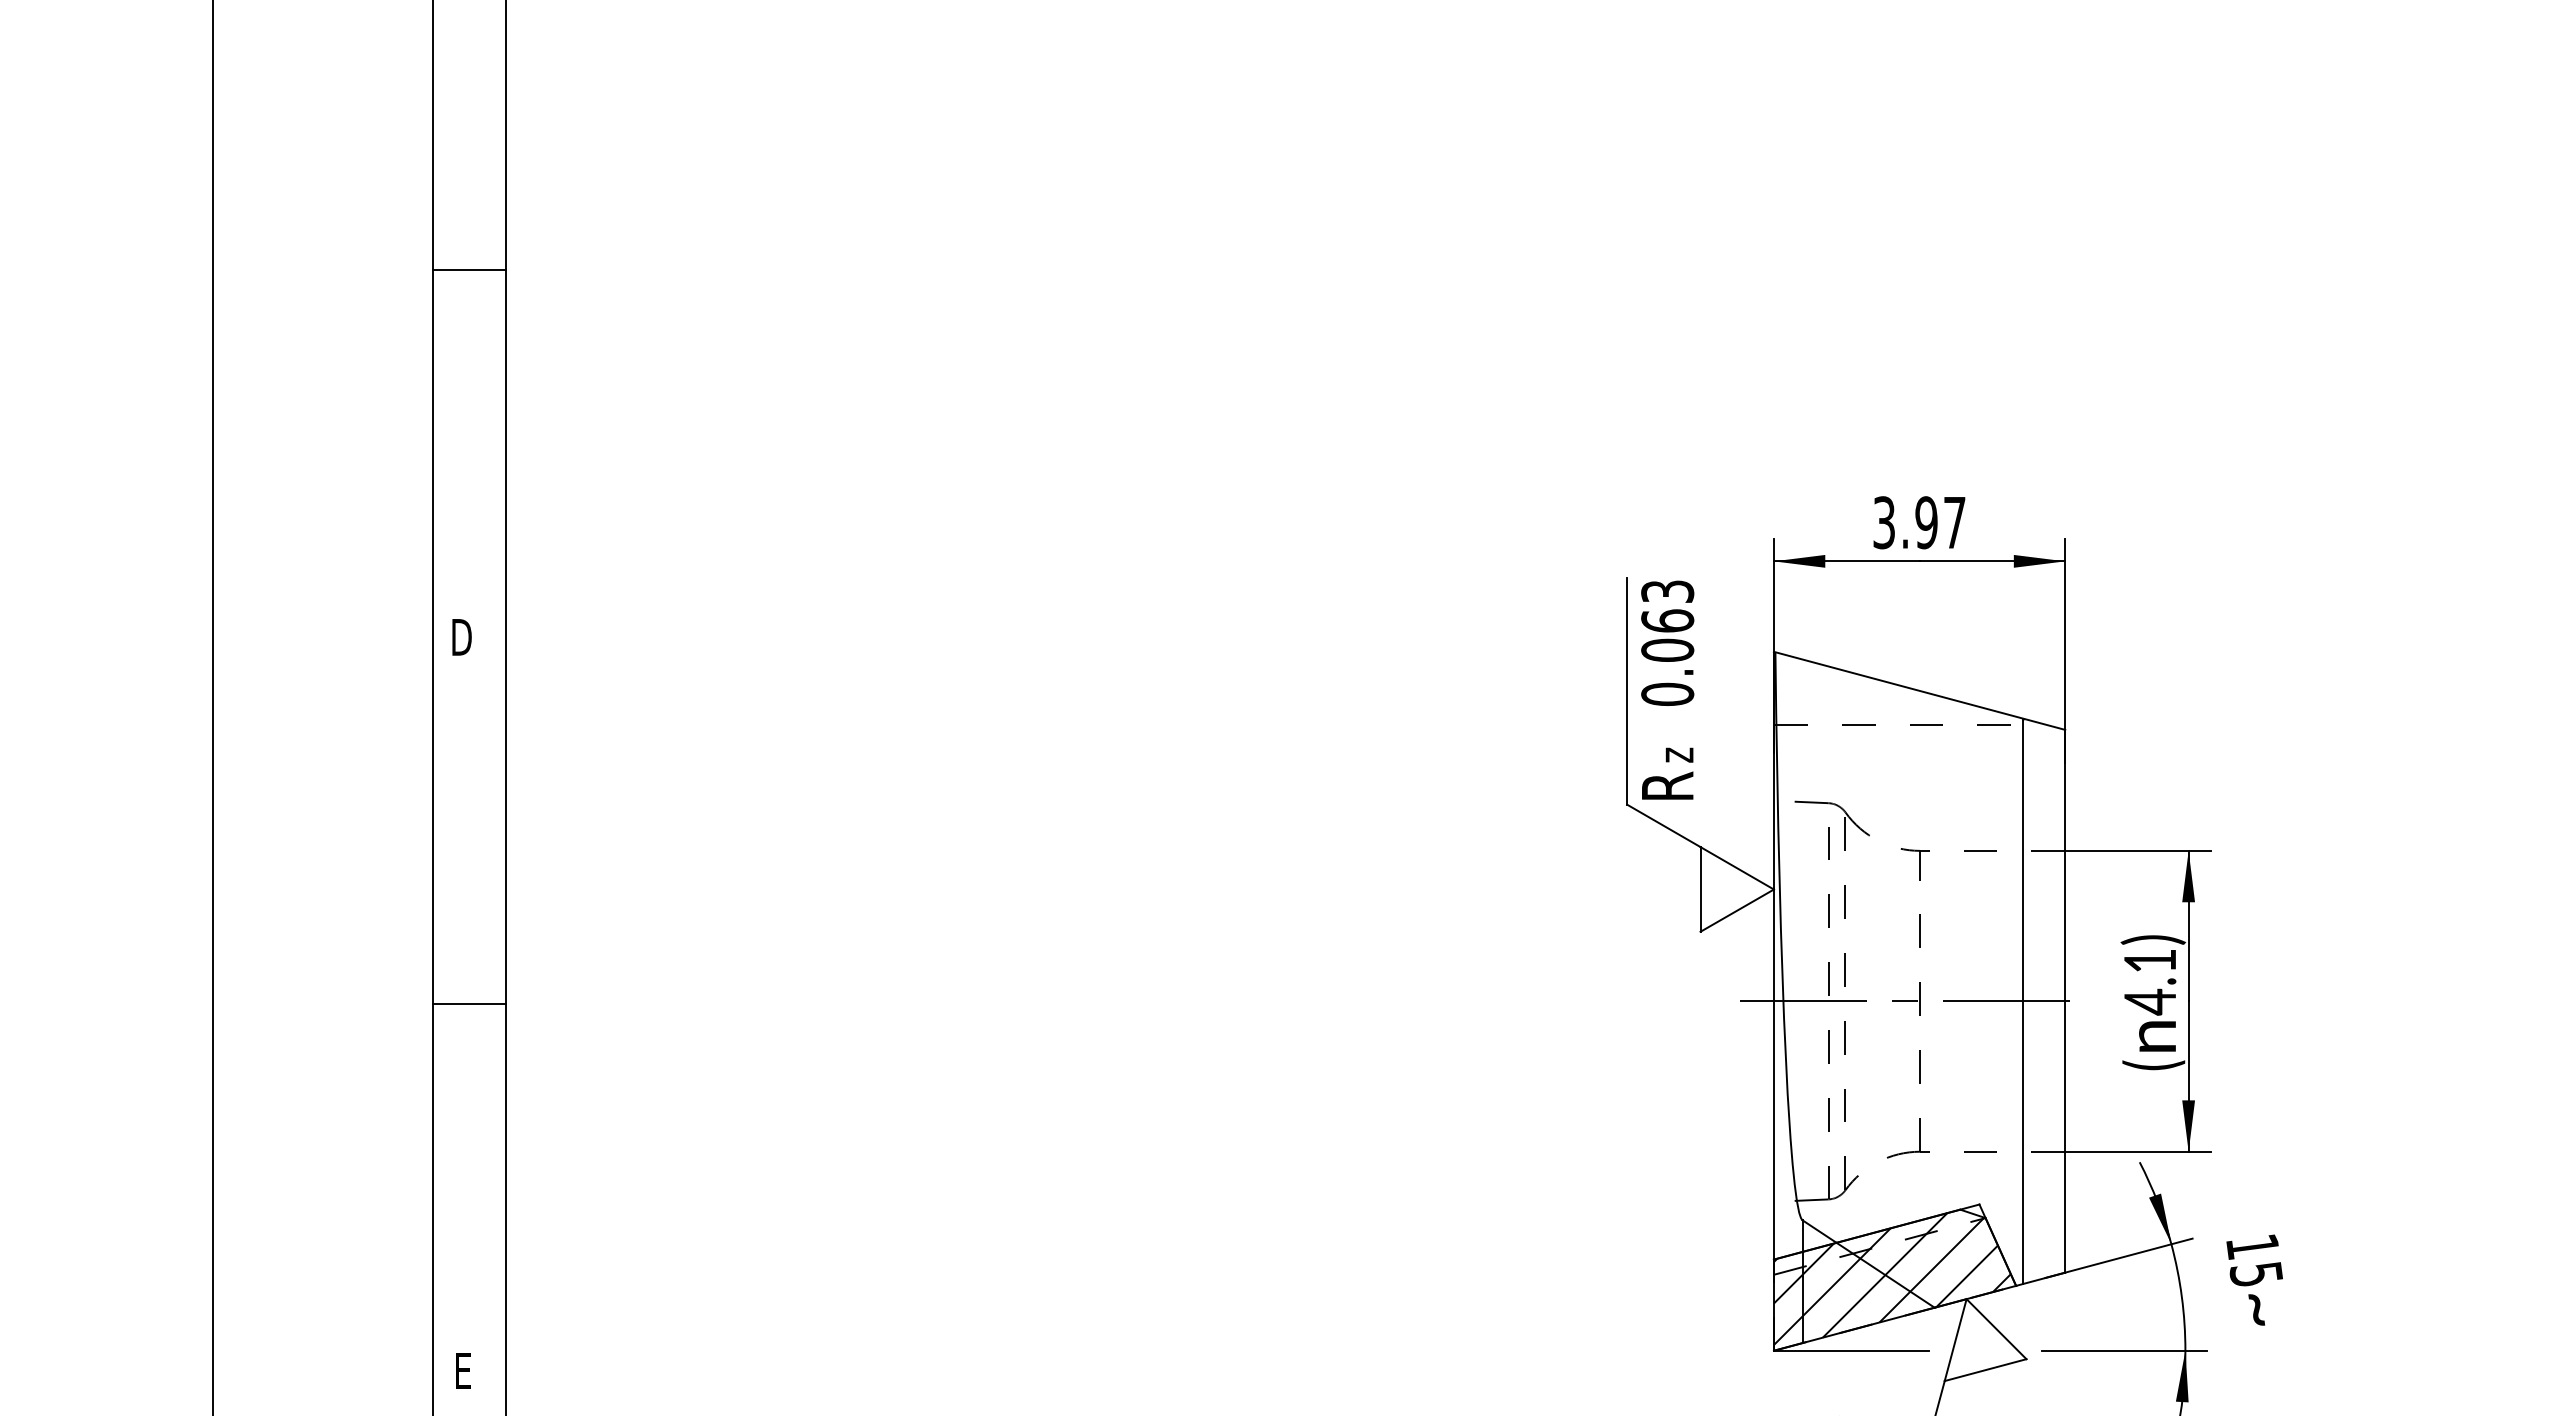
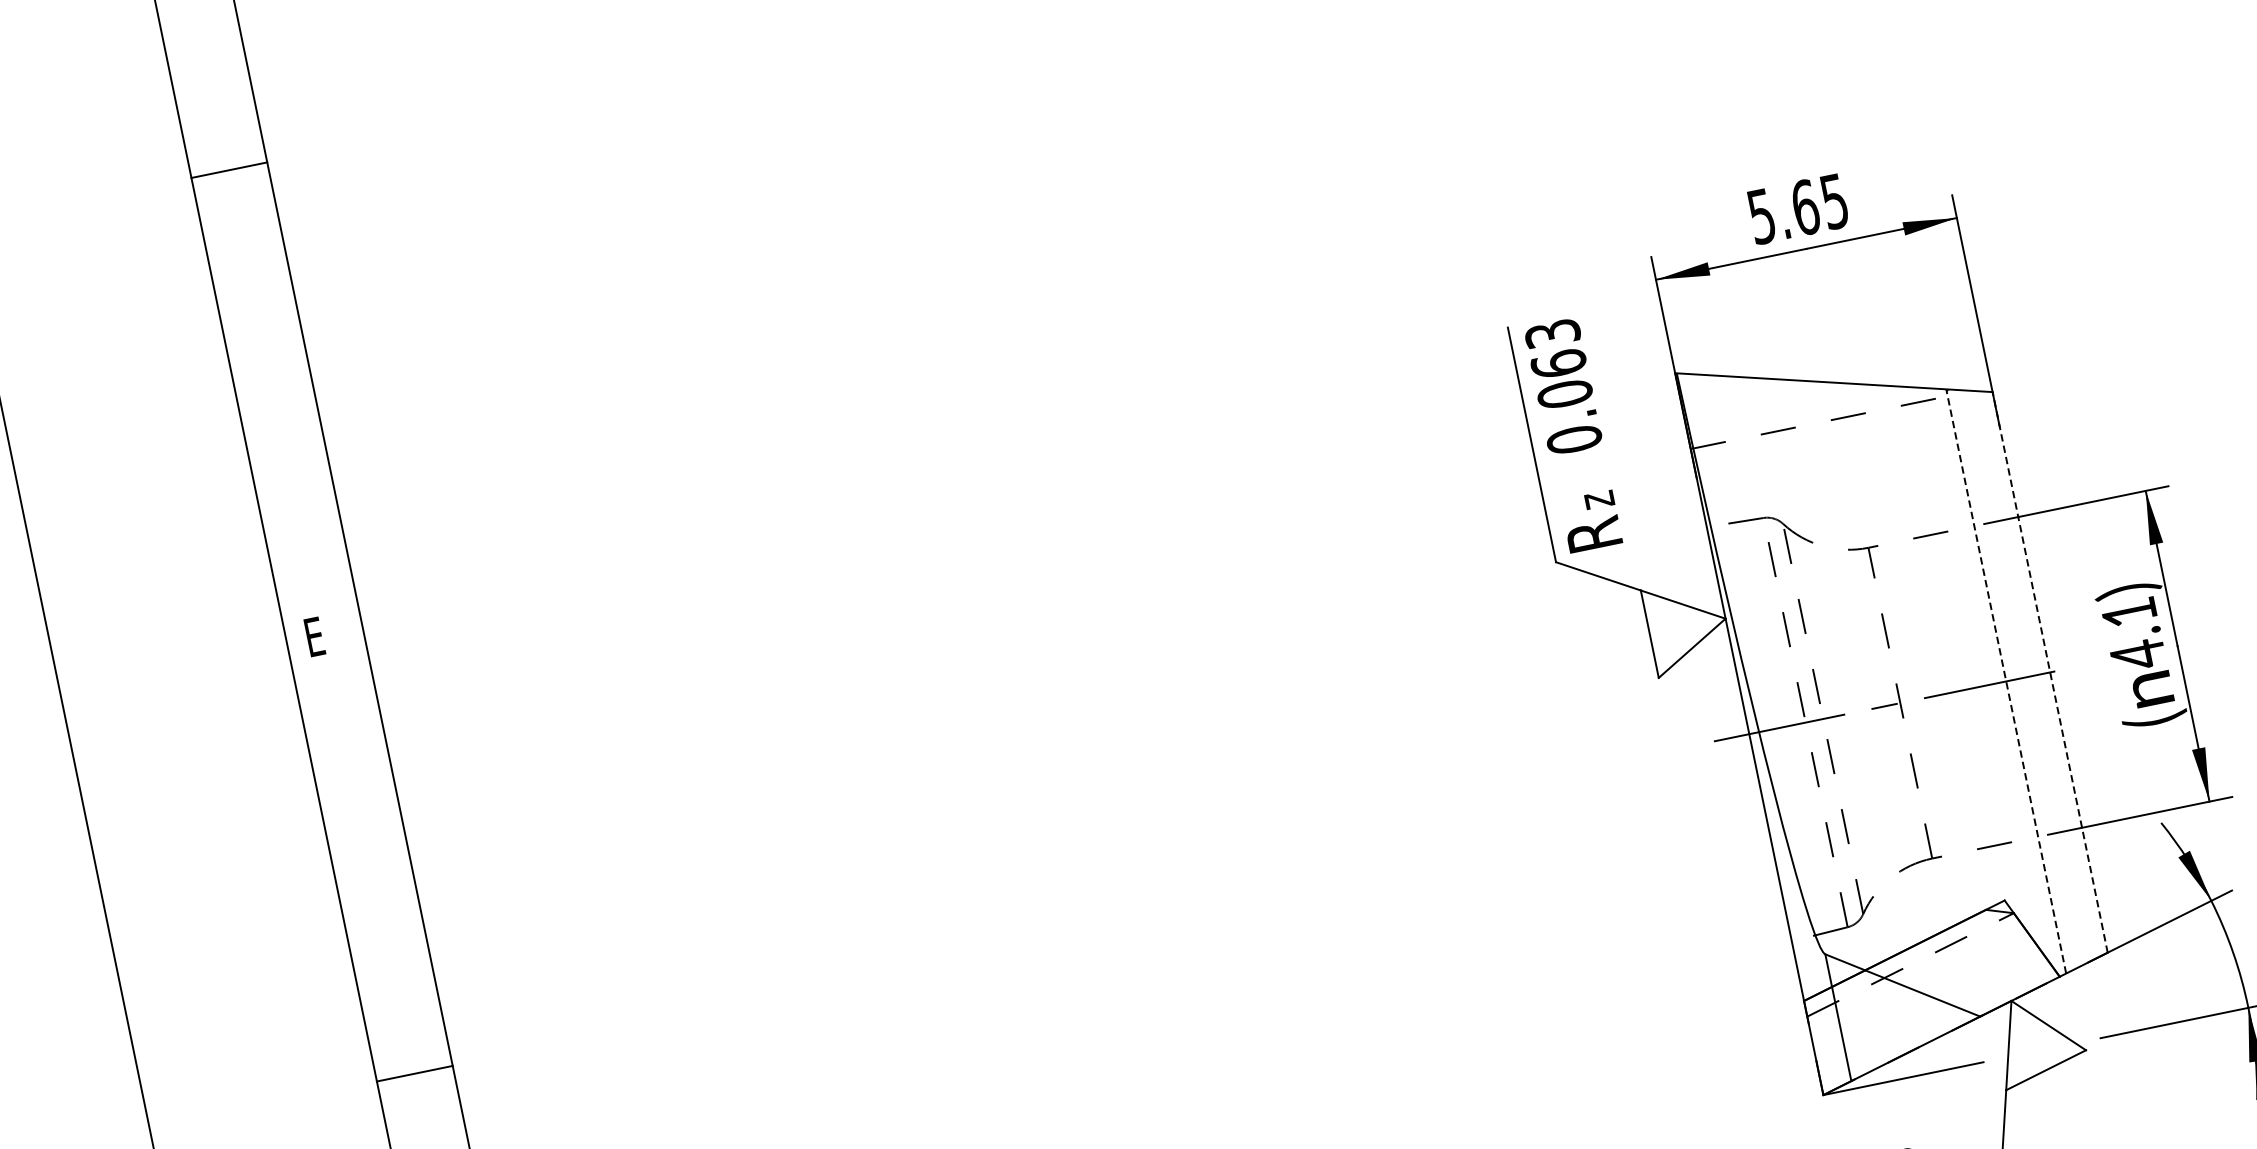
line: (469, 270) -> (229, 170), moved
text: (1919, 522) -> (1798, 208), 3.97 -> 5.65
text: (461, 637) -> (316, 636), D -> E
line: (2065, 1000) -> (2050, 671), solid -> dashed
line: (2022, 1001) -> (2006, 681), solid -> dashed
line: (469, 1004) -> (414, 1073), moved
hatch: (1891, 1279) -> (1929, 996), removed

